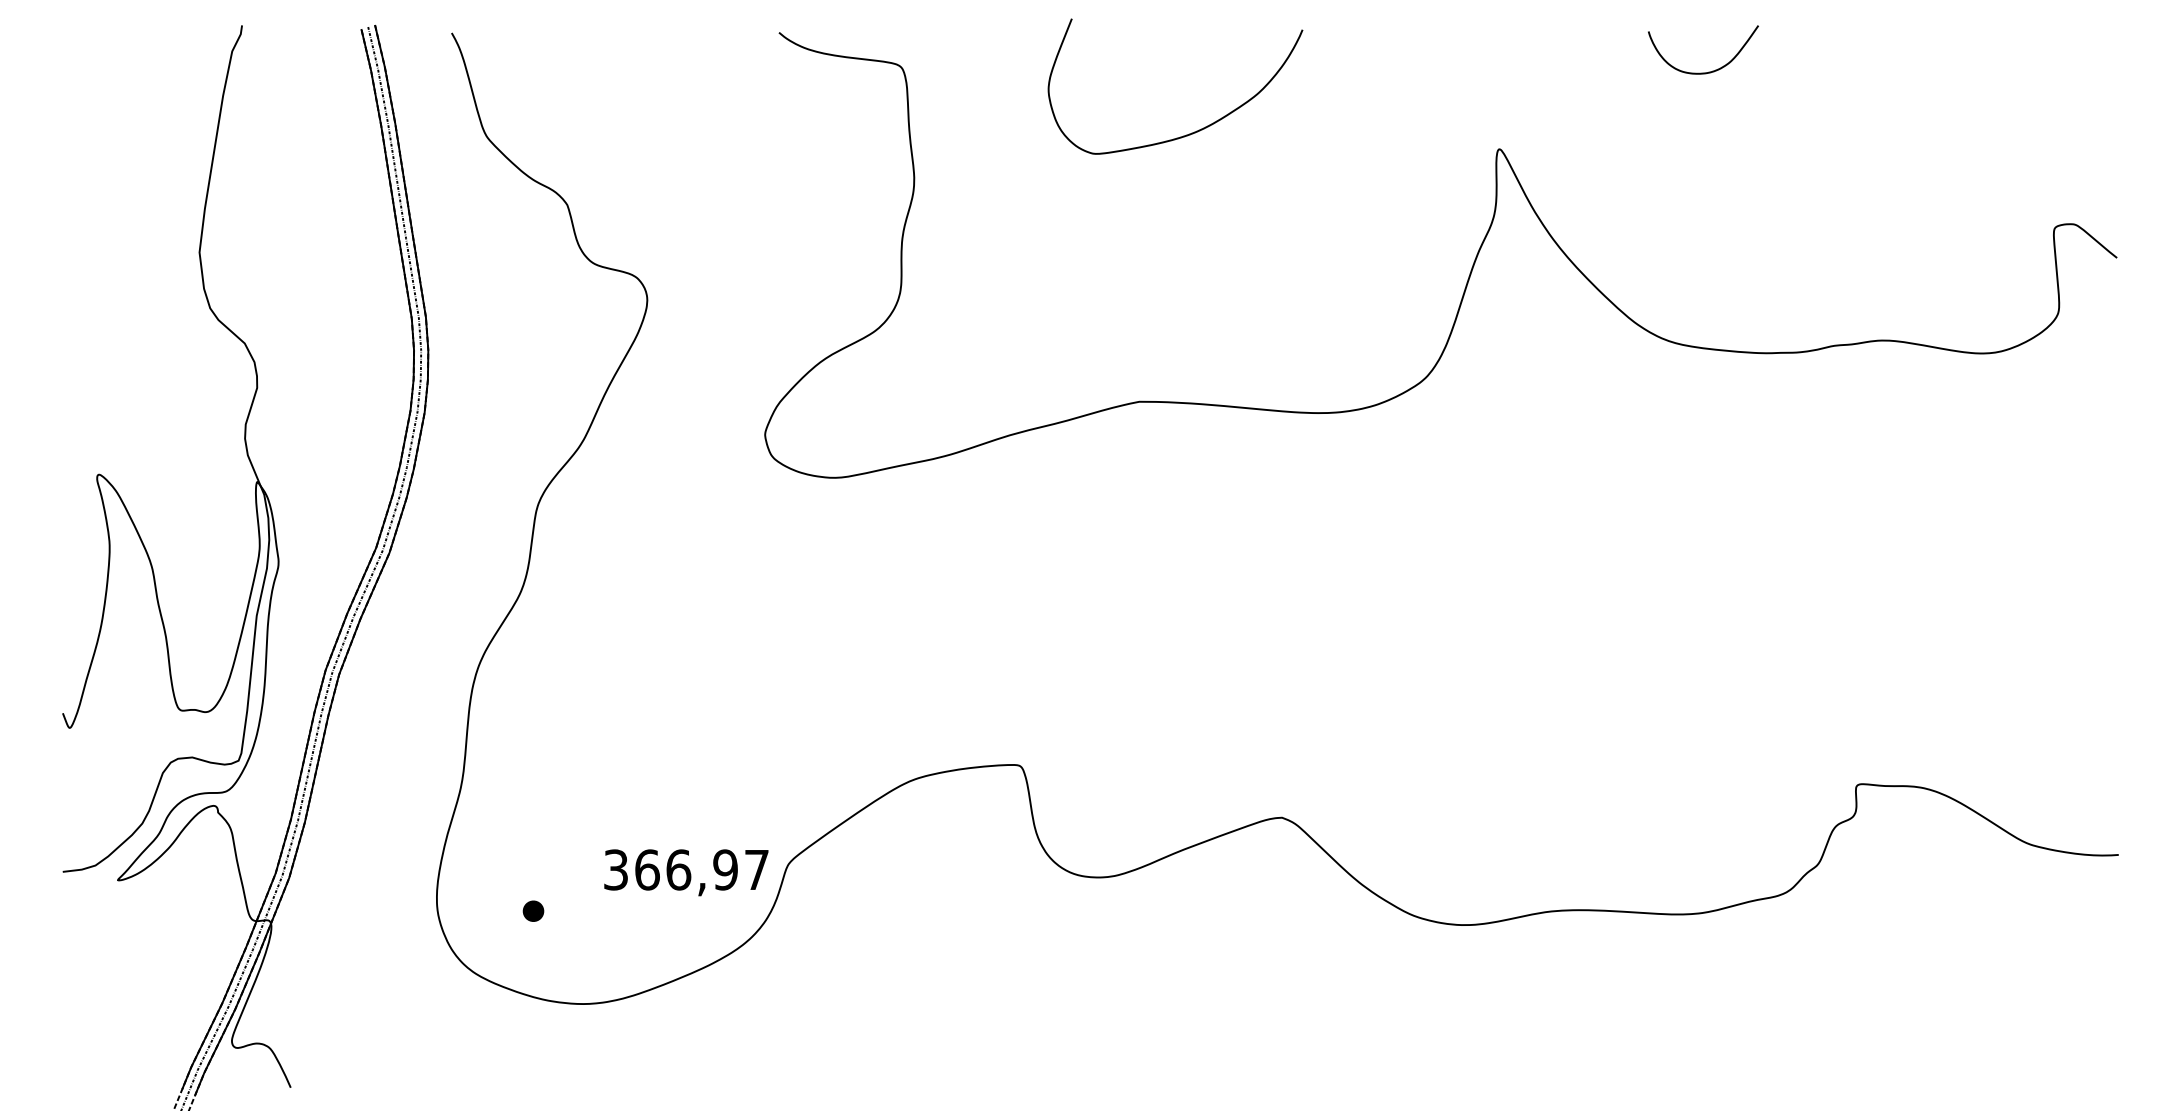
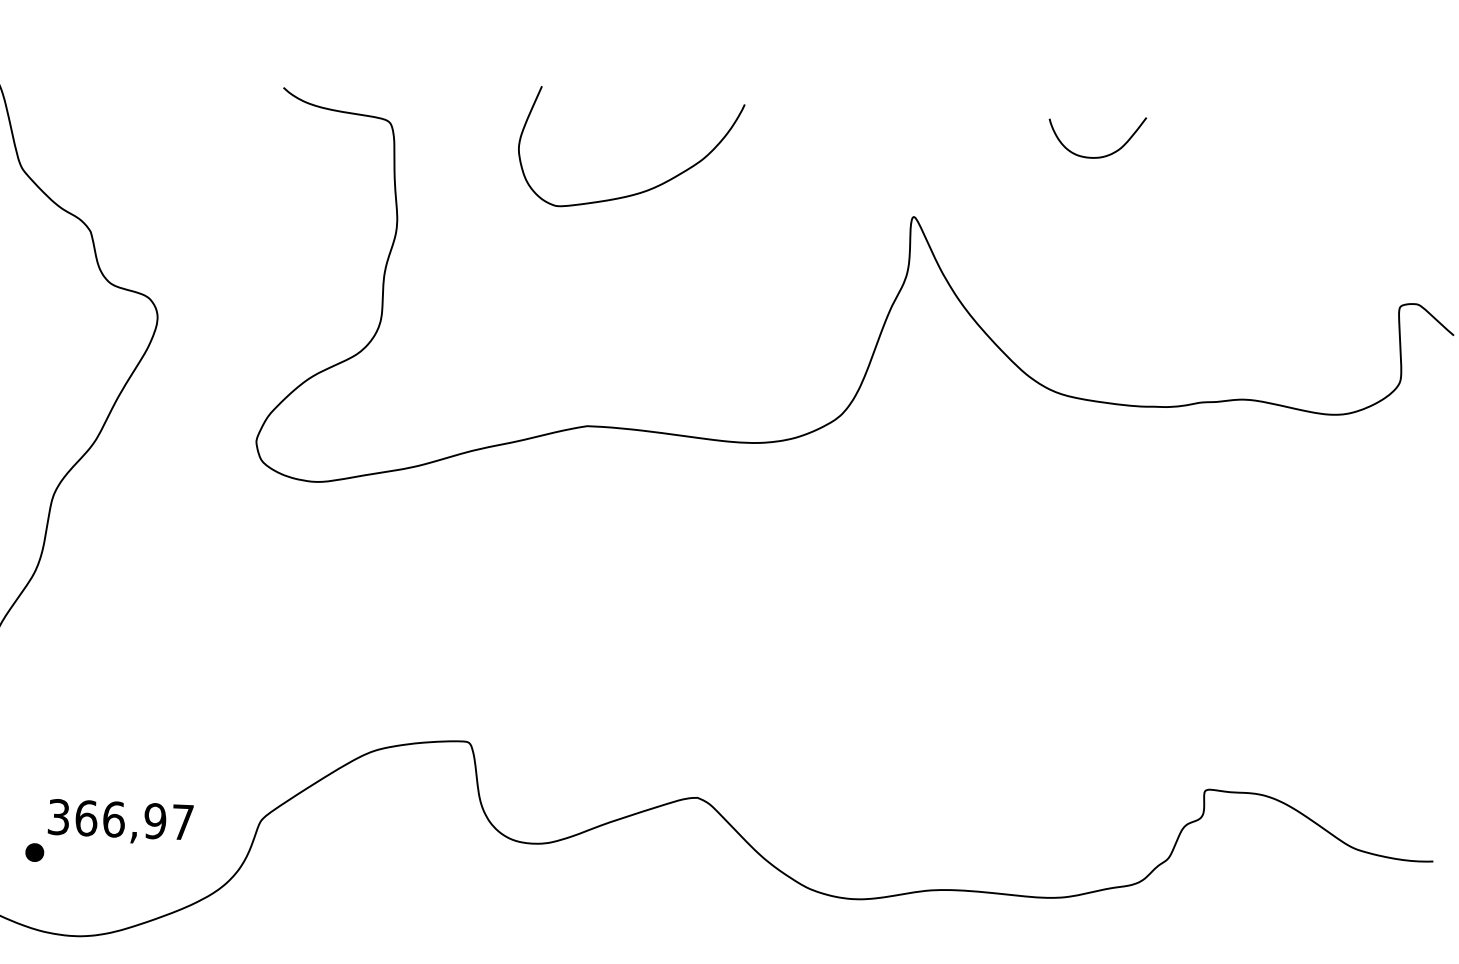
text: (686, 872) -> (120, 822), moved

